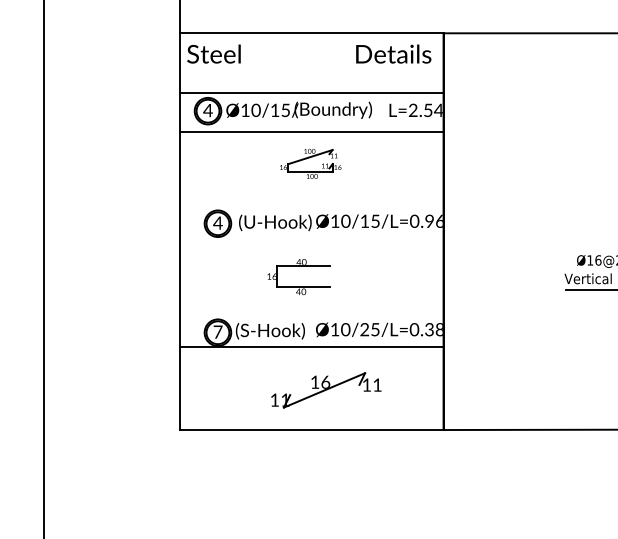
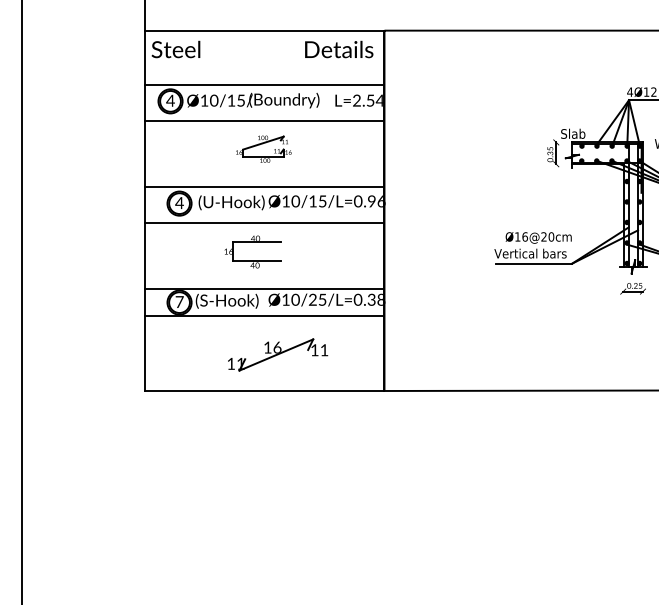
line: (311, 205) -> (264, 187), added
line: (311, 244) -> (264, 222), added
line: (311, 318) -> (264, 289), added

